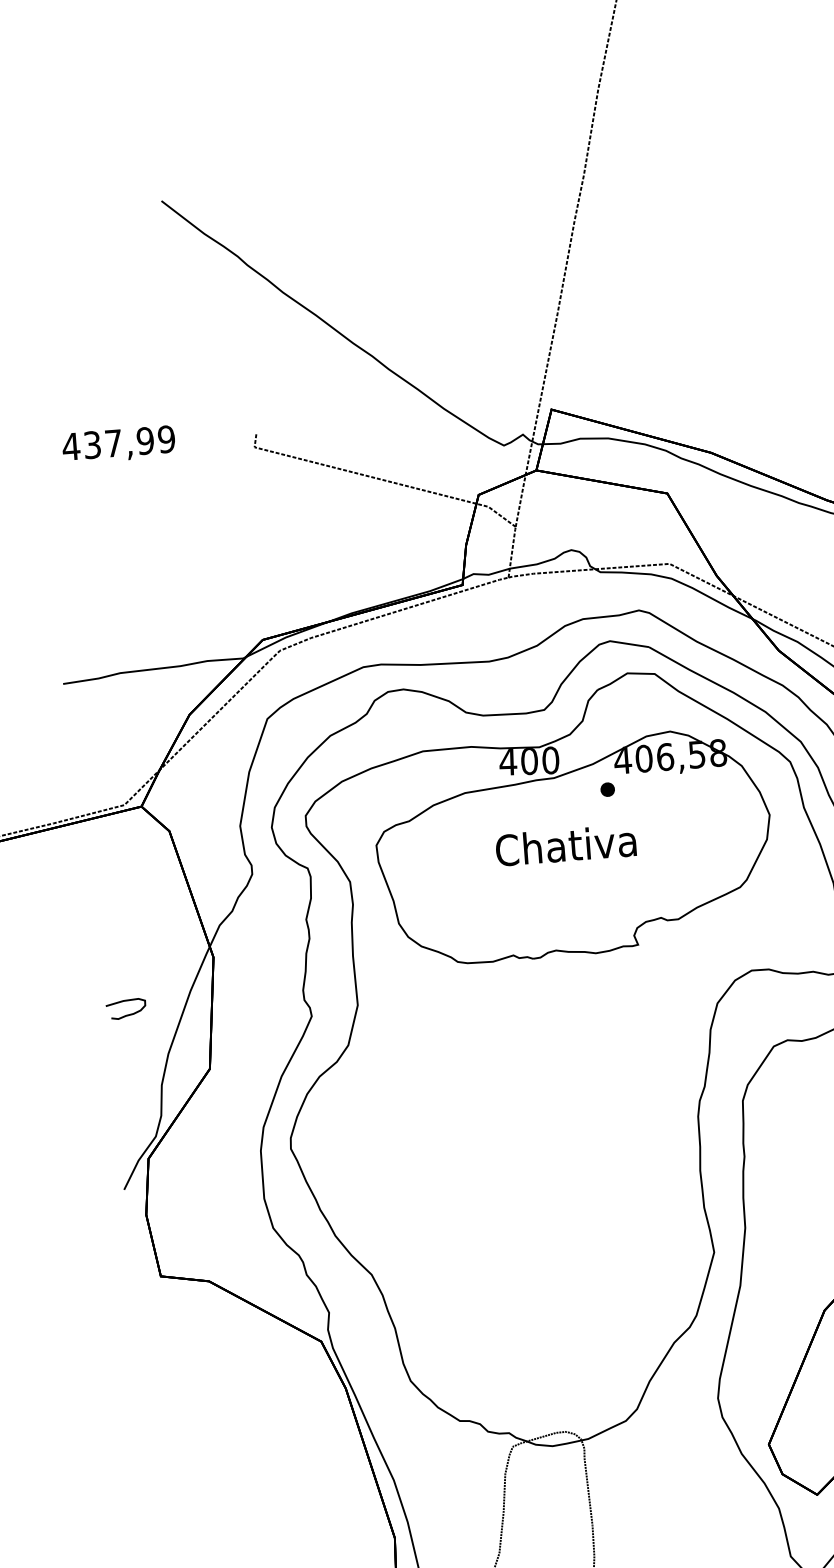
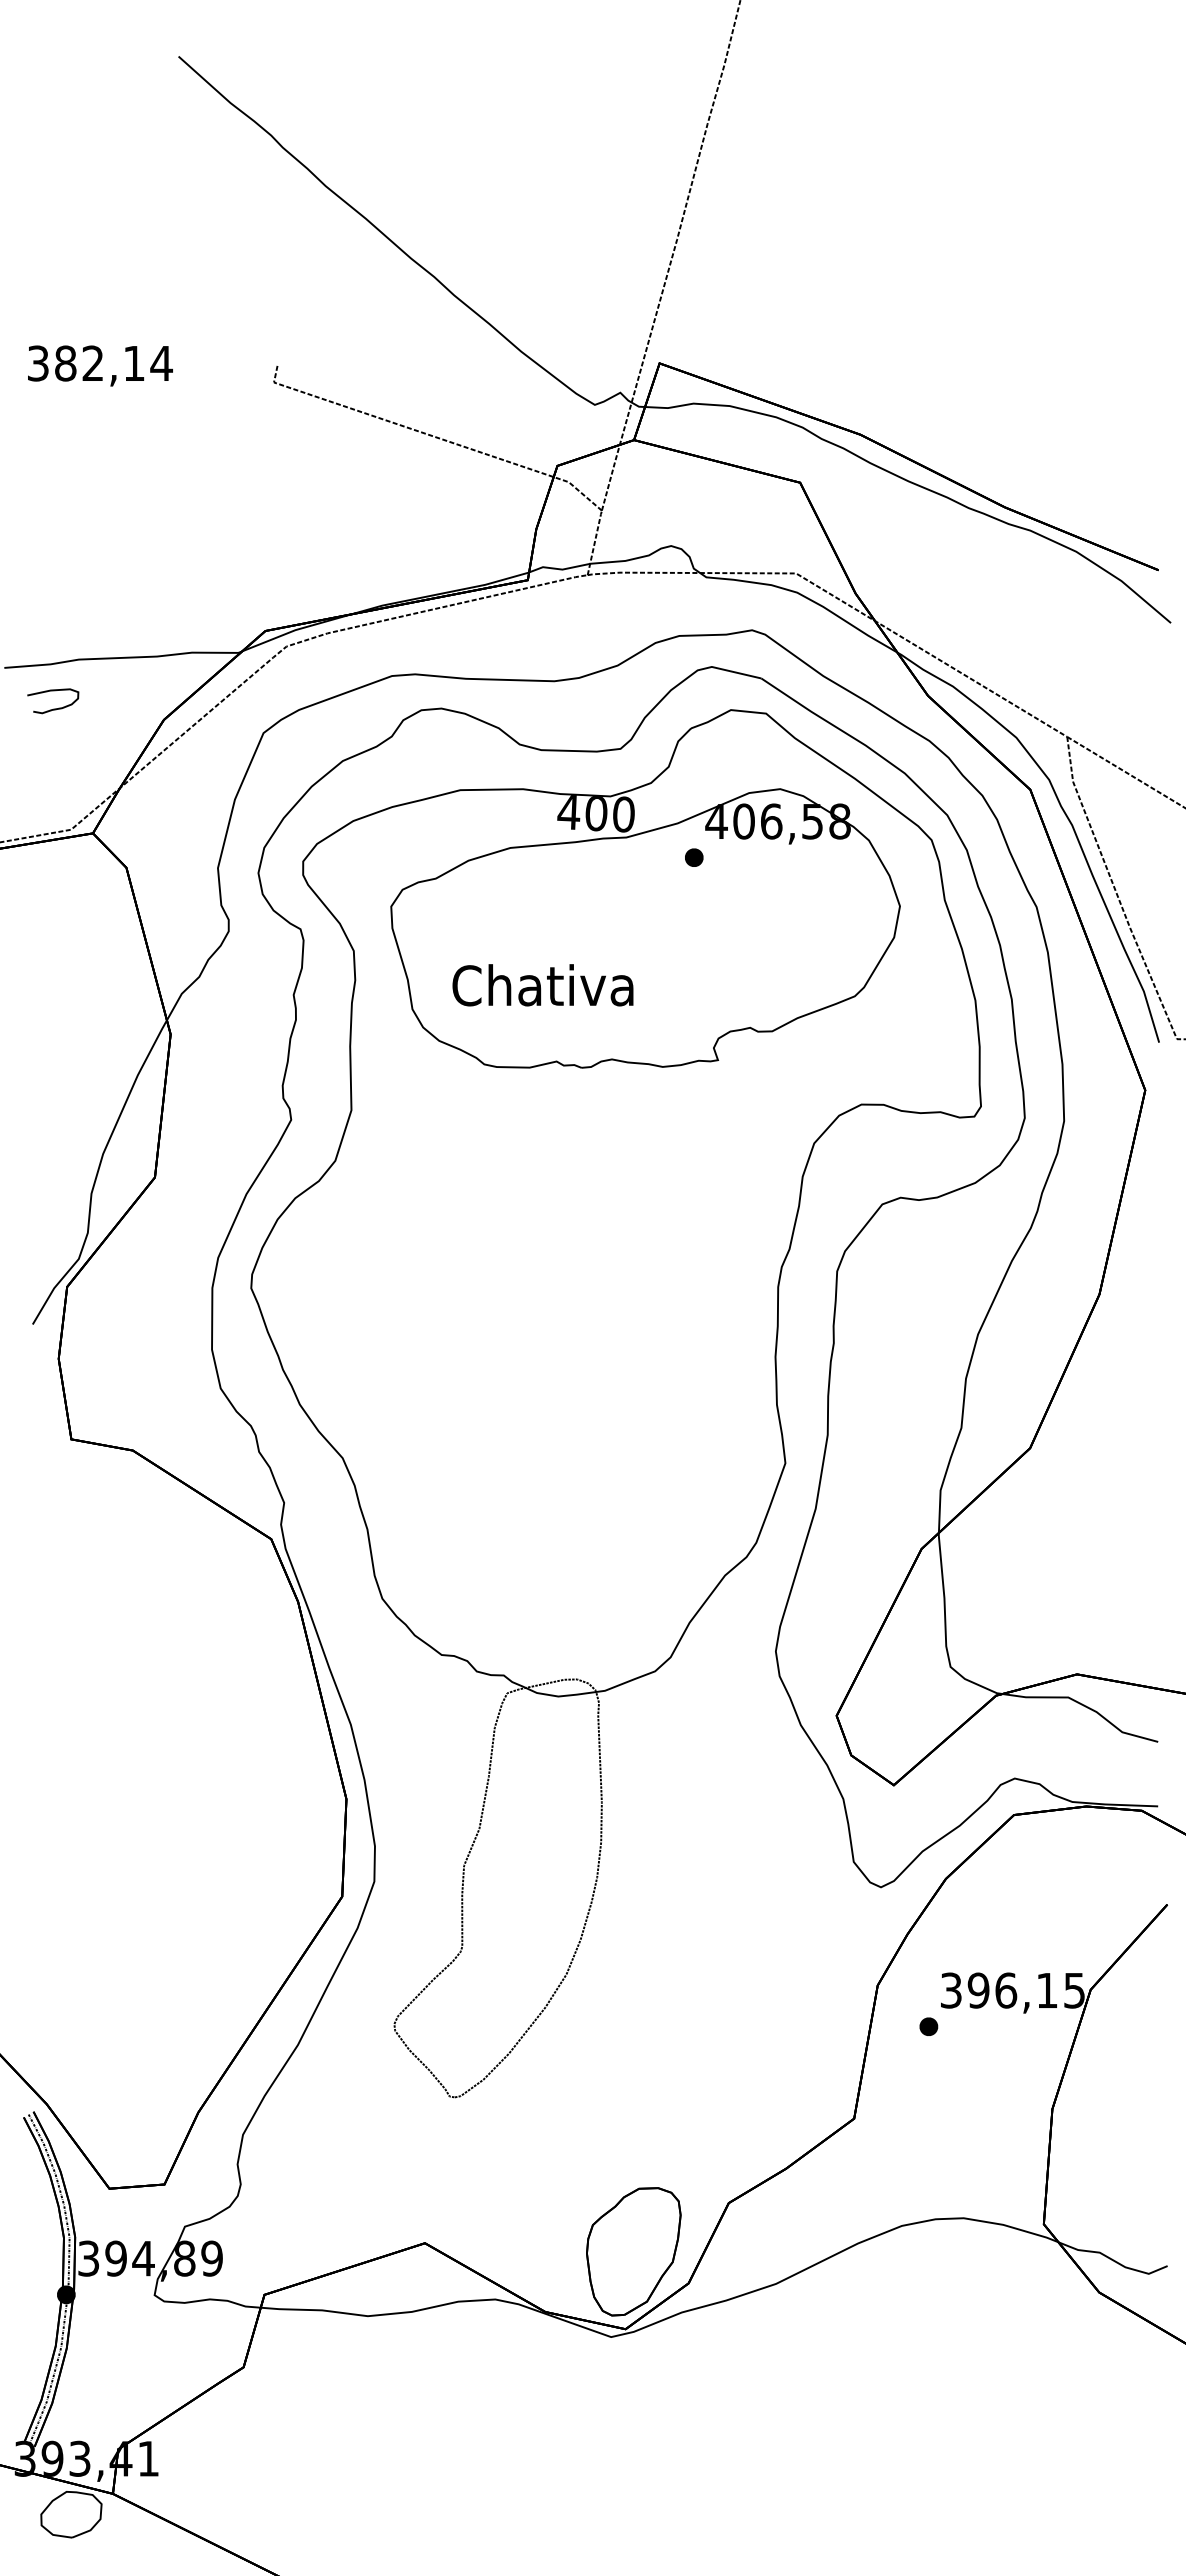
text: (118, 443) -> (99, 363), 437,99 -> 382,14
text: (565, 845) -> (542, 985), moved
curve: (126, 1014) -> (53, 708), moved

